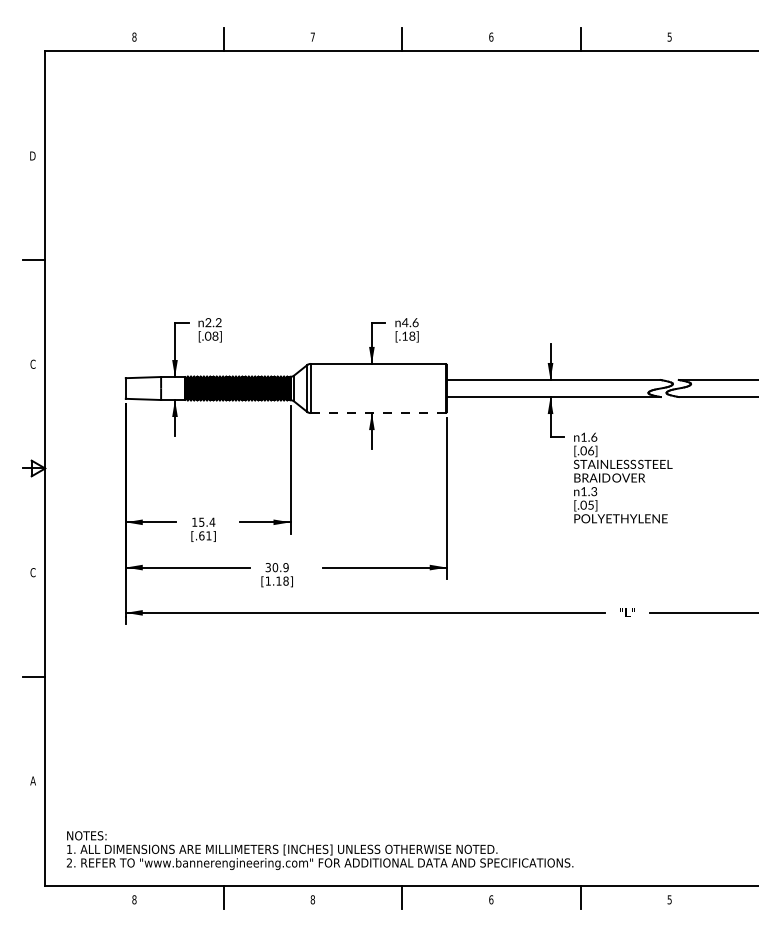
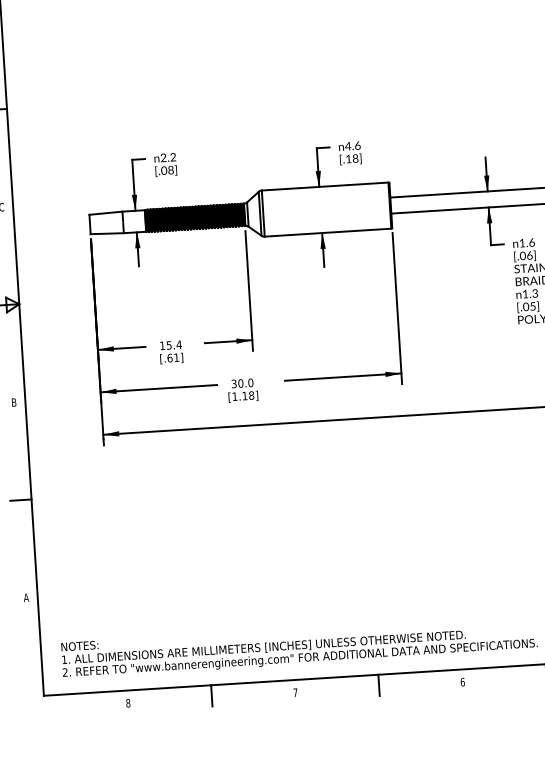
line: (378, 413) -> (328, 233), dashed -> solid
text: (285, 567) -> (250, 382), 30.9 -> 30.0
text: (32, 572) -> (13, 402), C -> B
text: (312, 899) -> (295, 692), 8 -> 7

